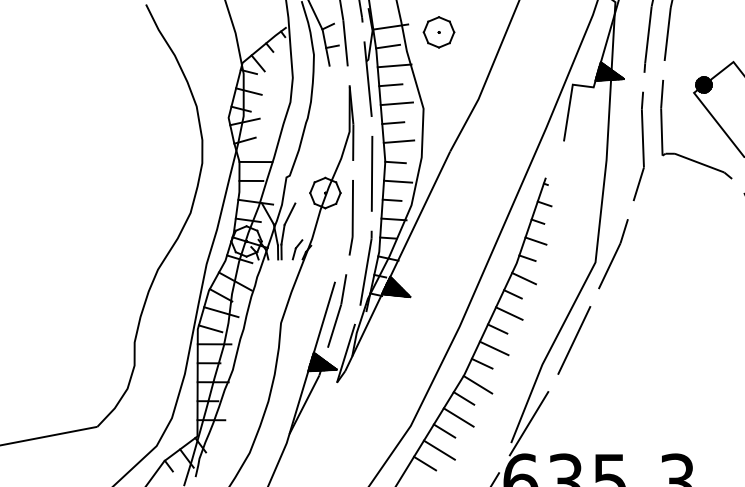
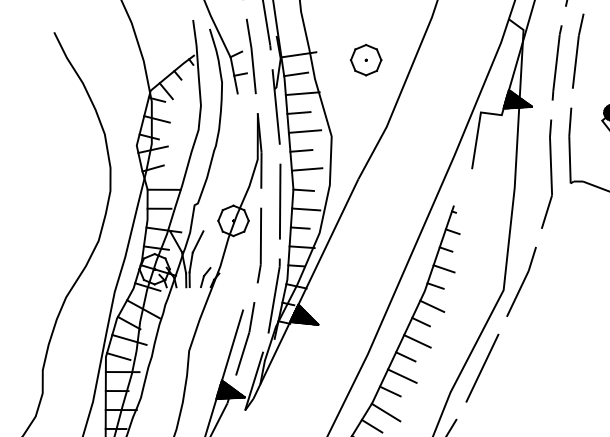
part: (438, 32) -> (365, 60), moved

